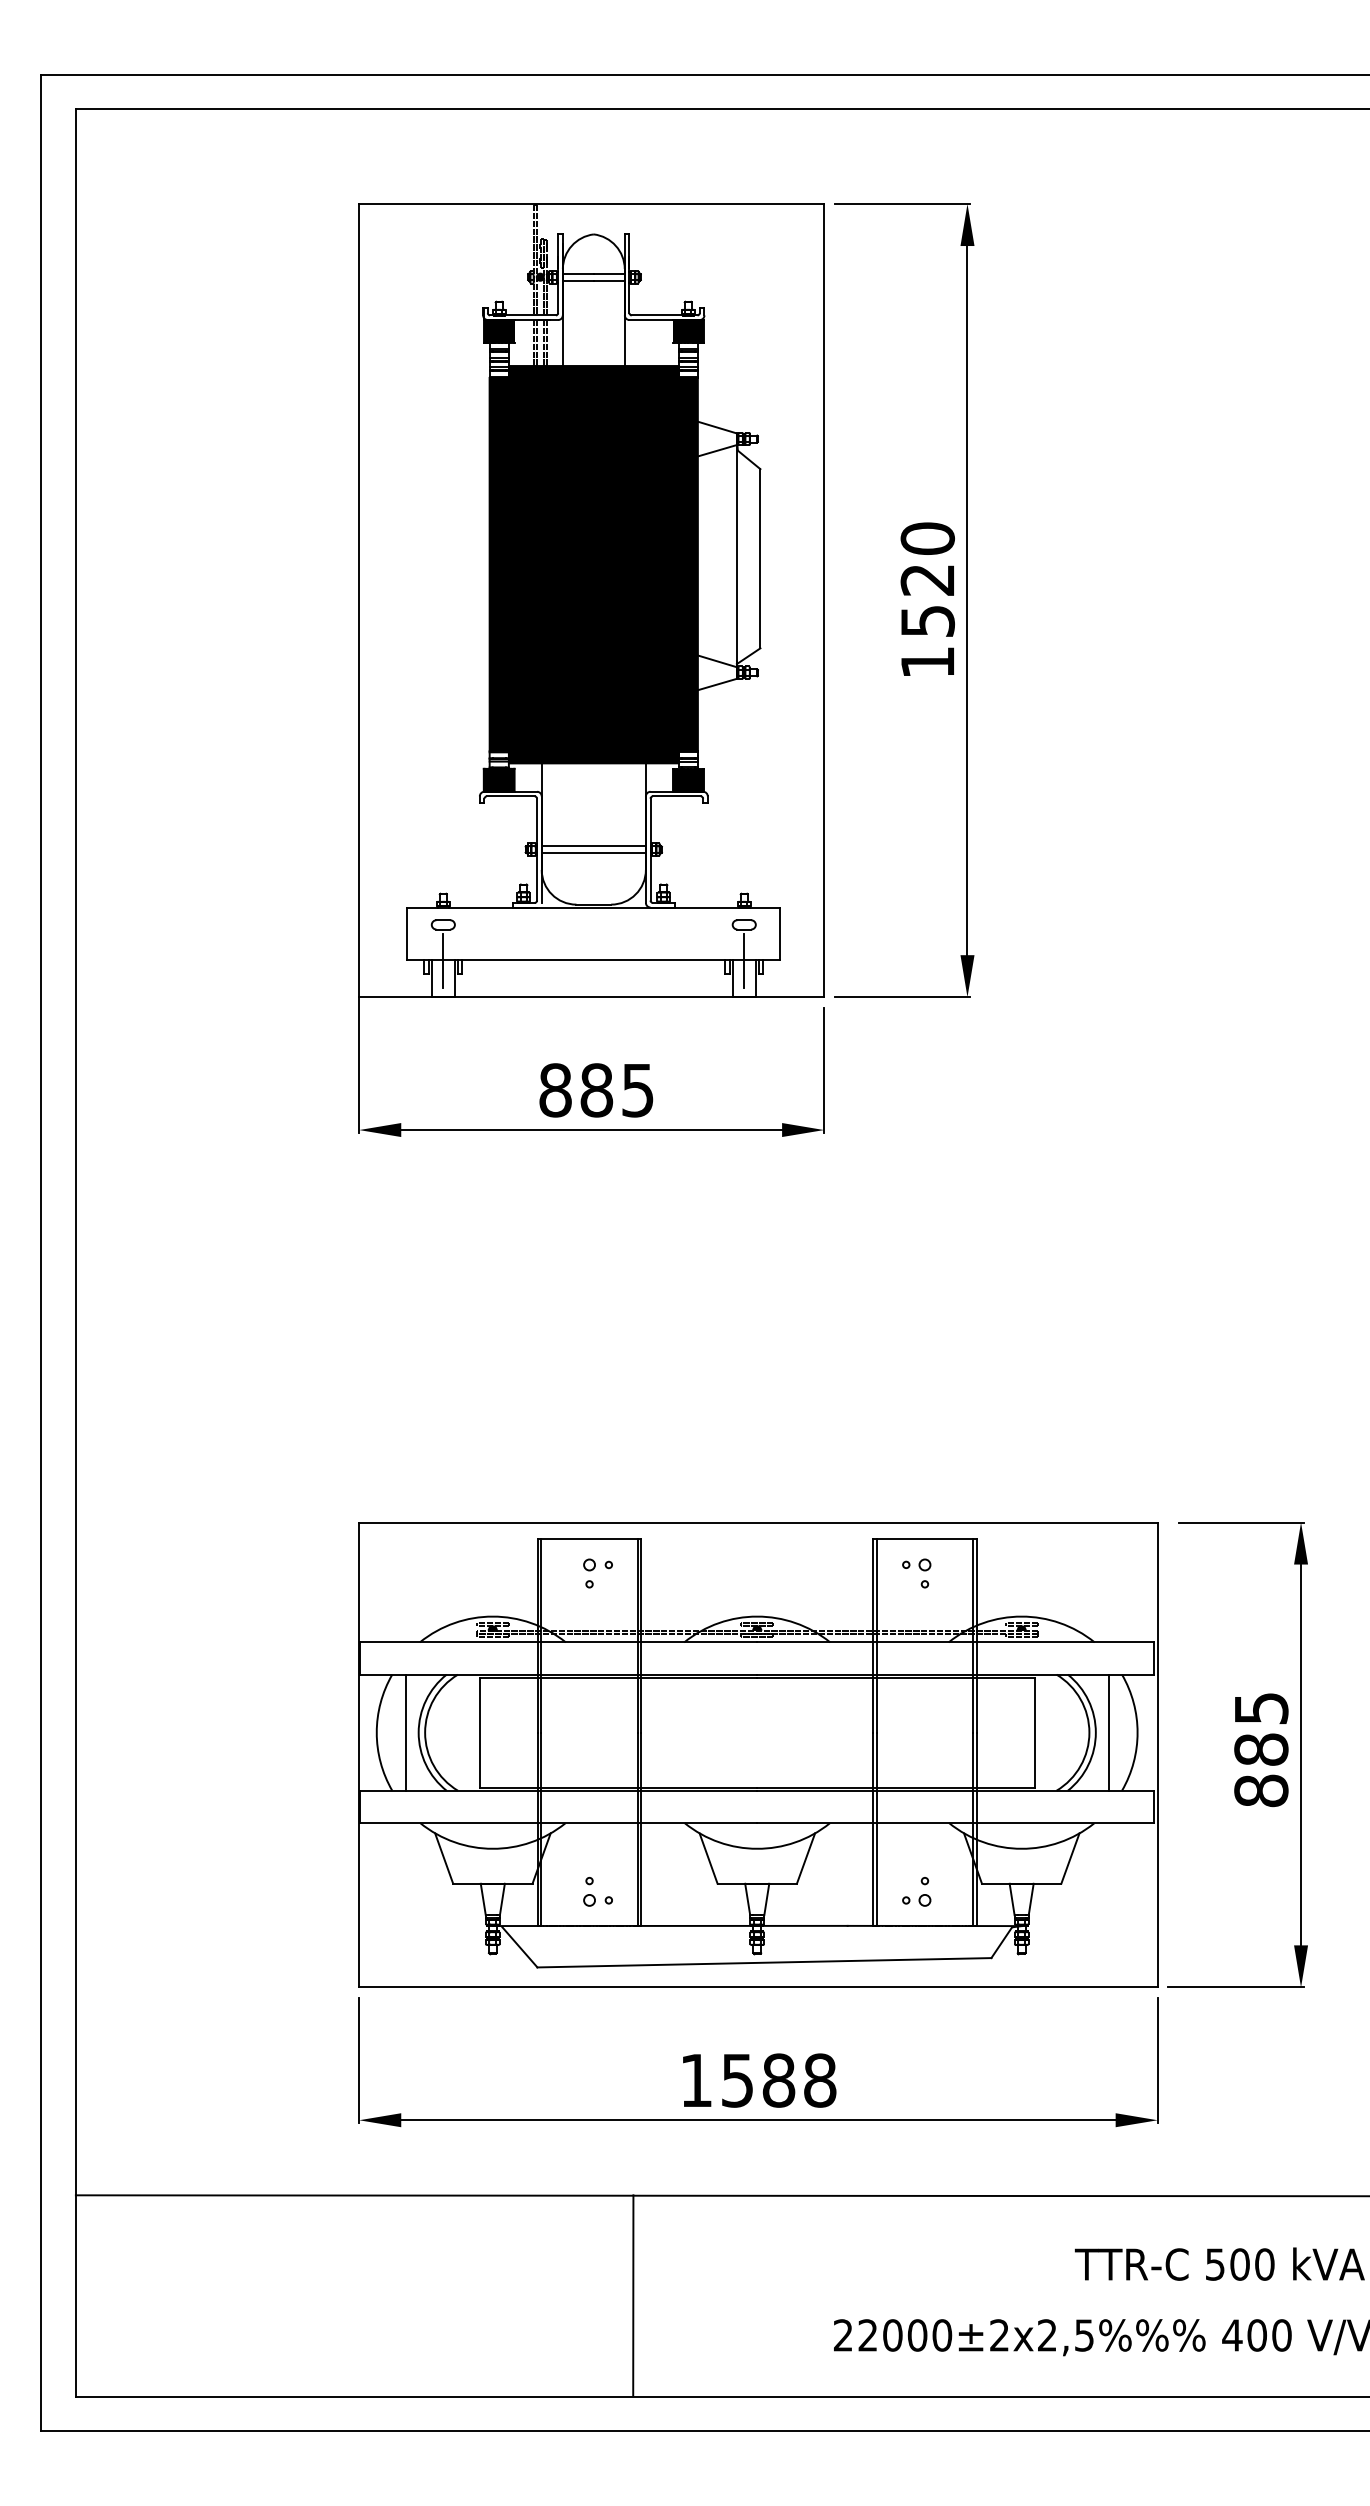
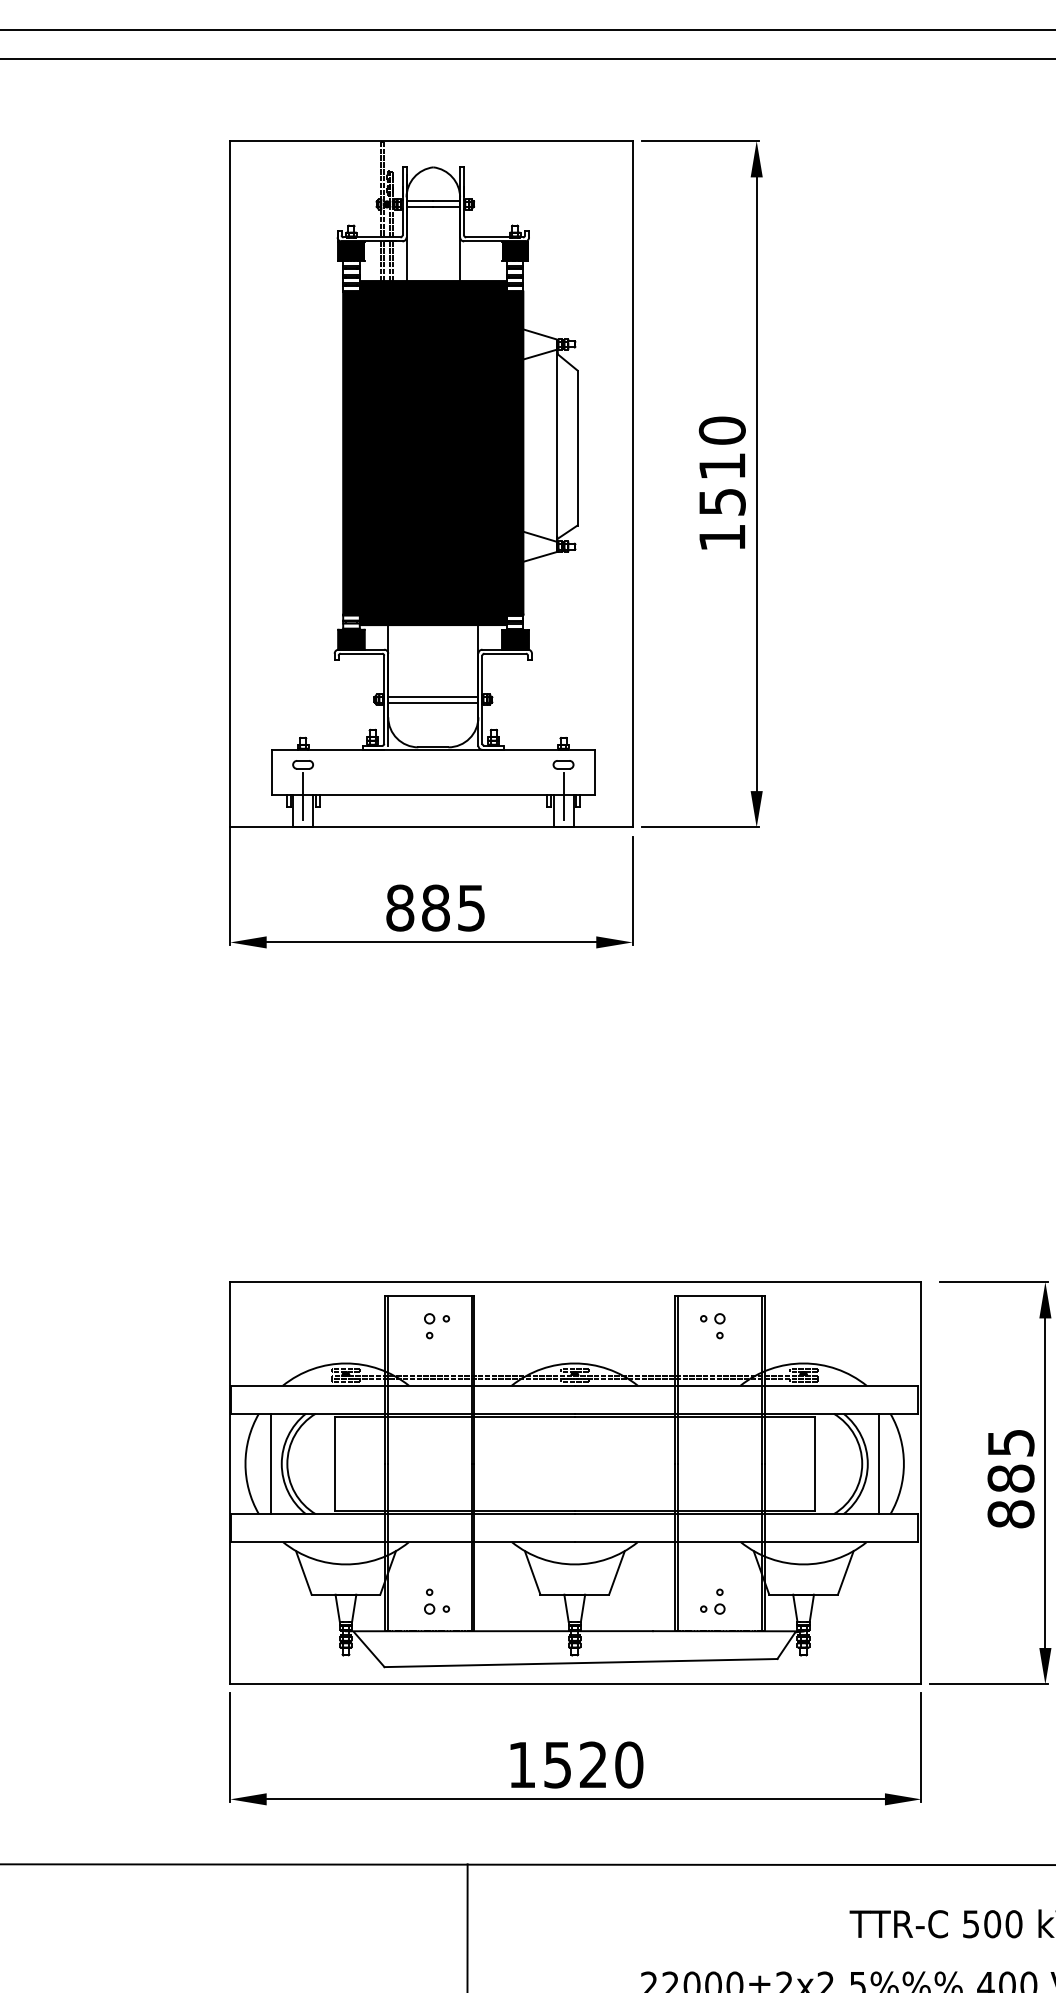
text: (926, 580) -> (721, 466), 1520 -> 1510
text: (799, 2080) -> (611, 1764), 1588 -> 1520

